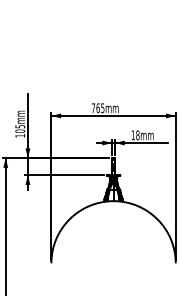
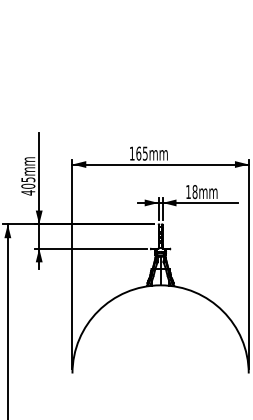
text: (93, 108) -> (131, 153), 765mm -> 165mm
text: (20, 135) -> (28, 192), 105mm -> 405mm

